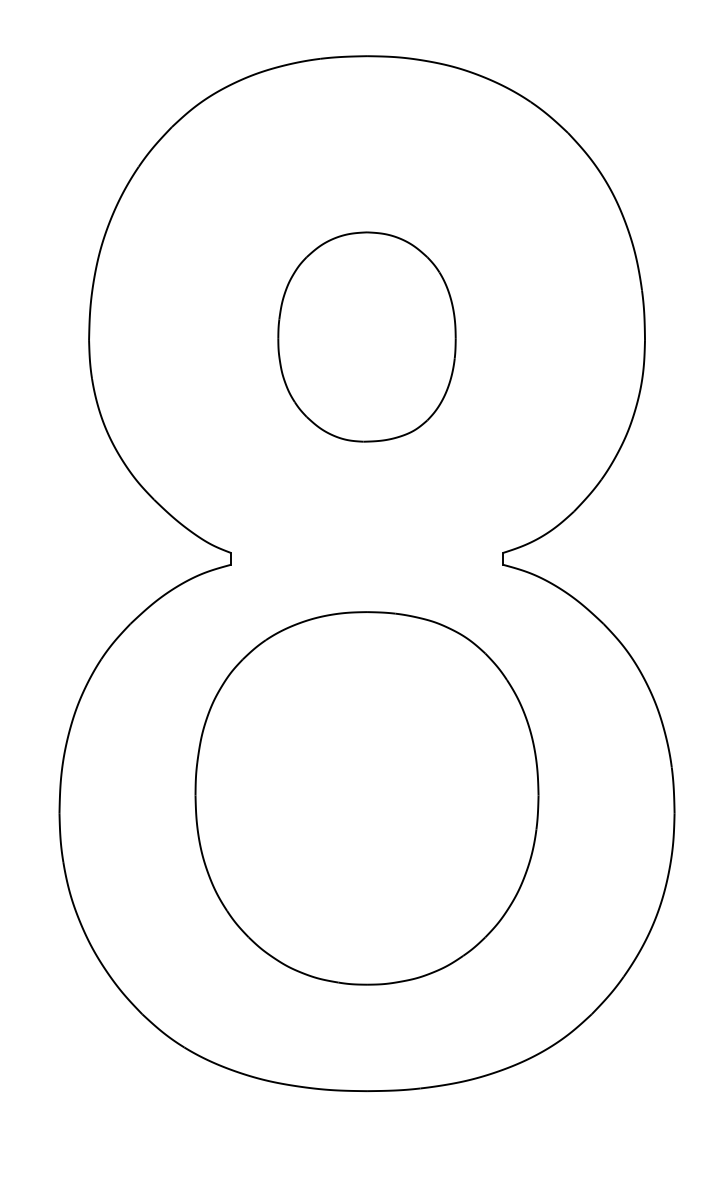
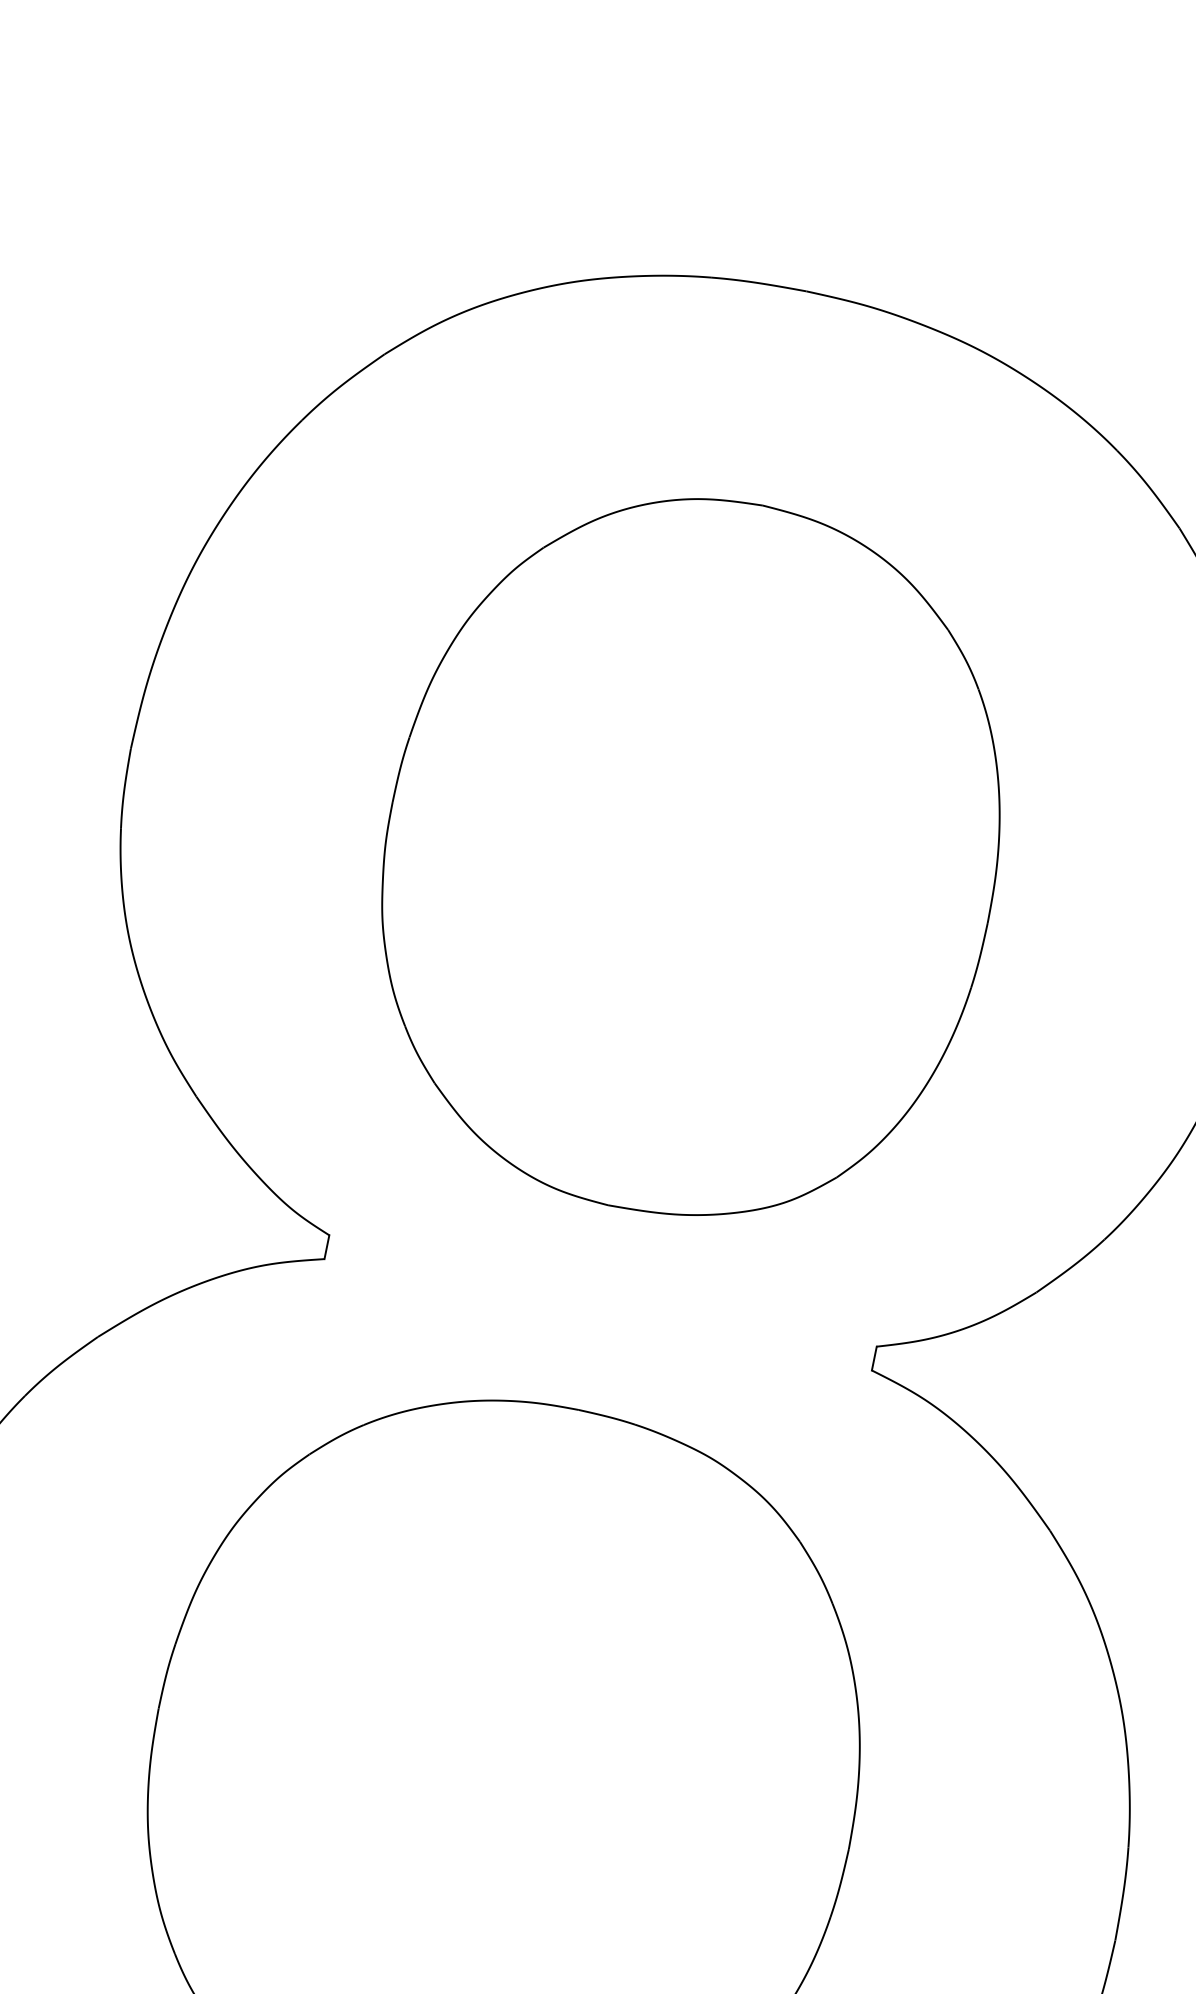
part: (366, 336) -> (690, 855), size x1.67

